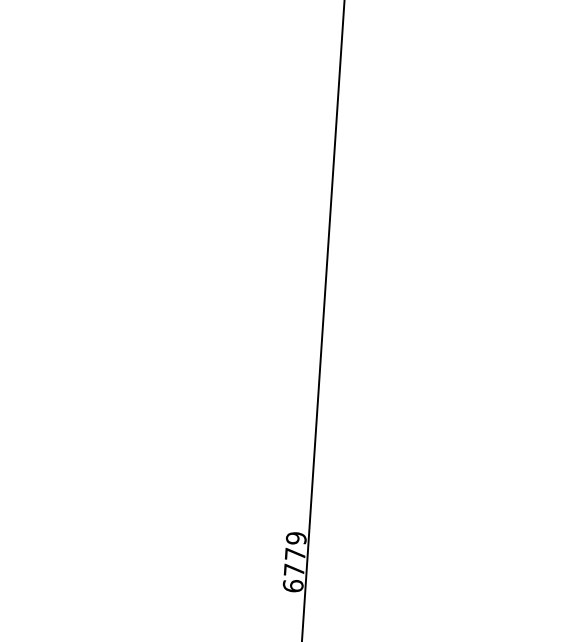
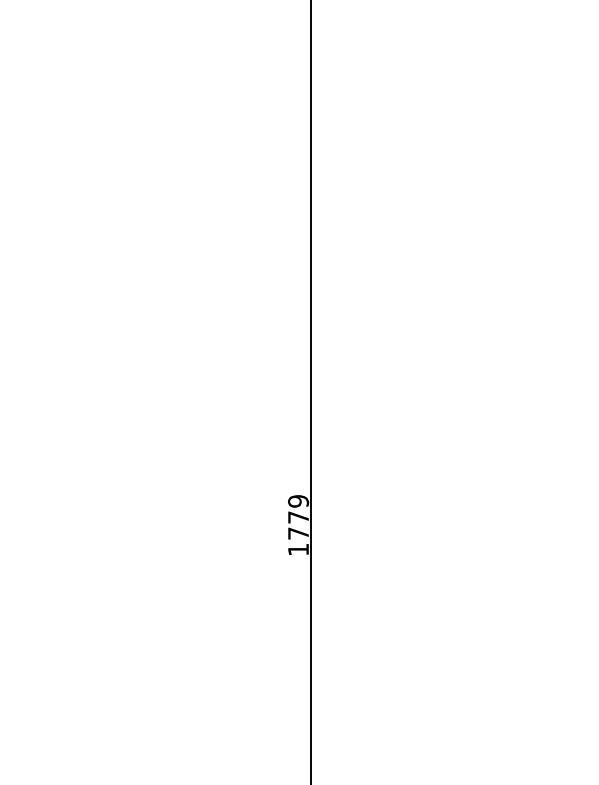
text: (293, 585) -> (298, 549), 6779 -> 1779

